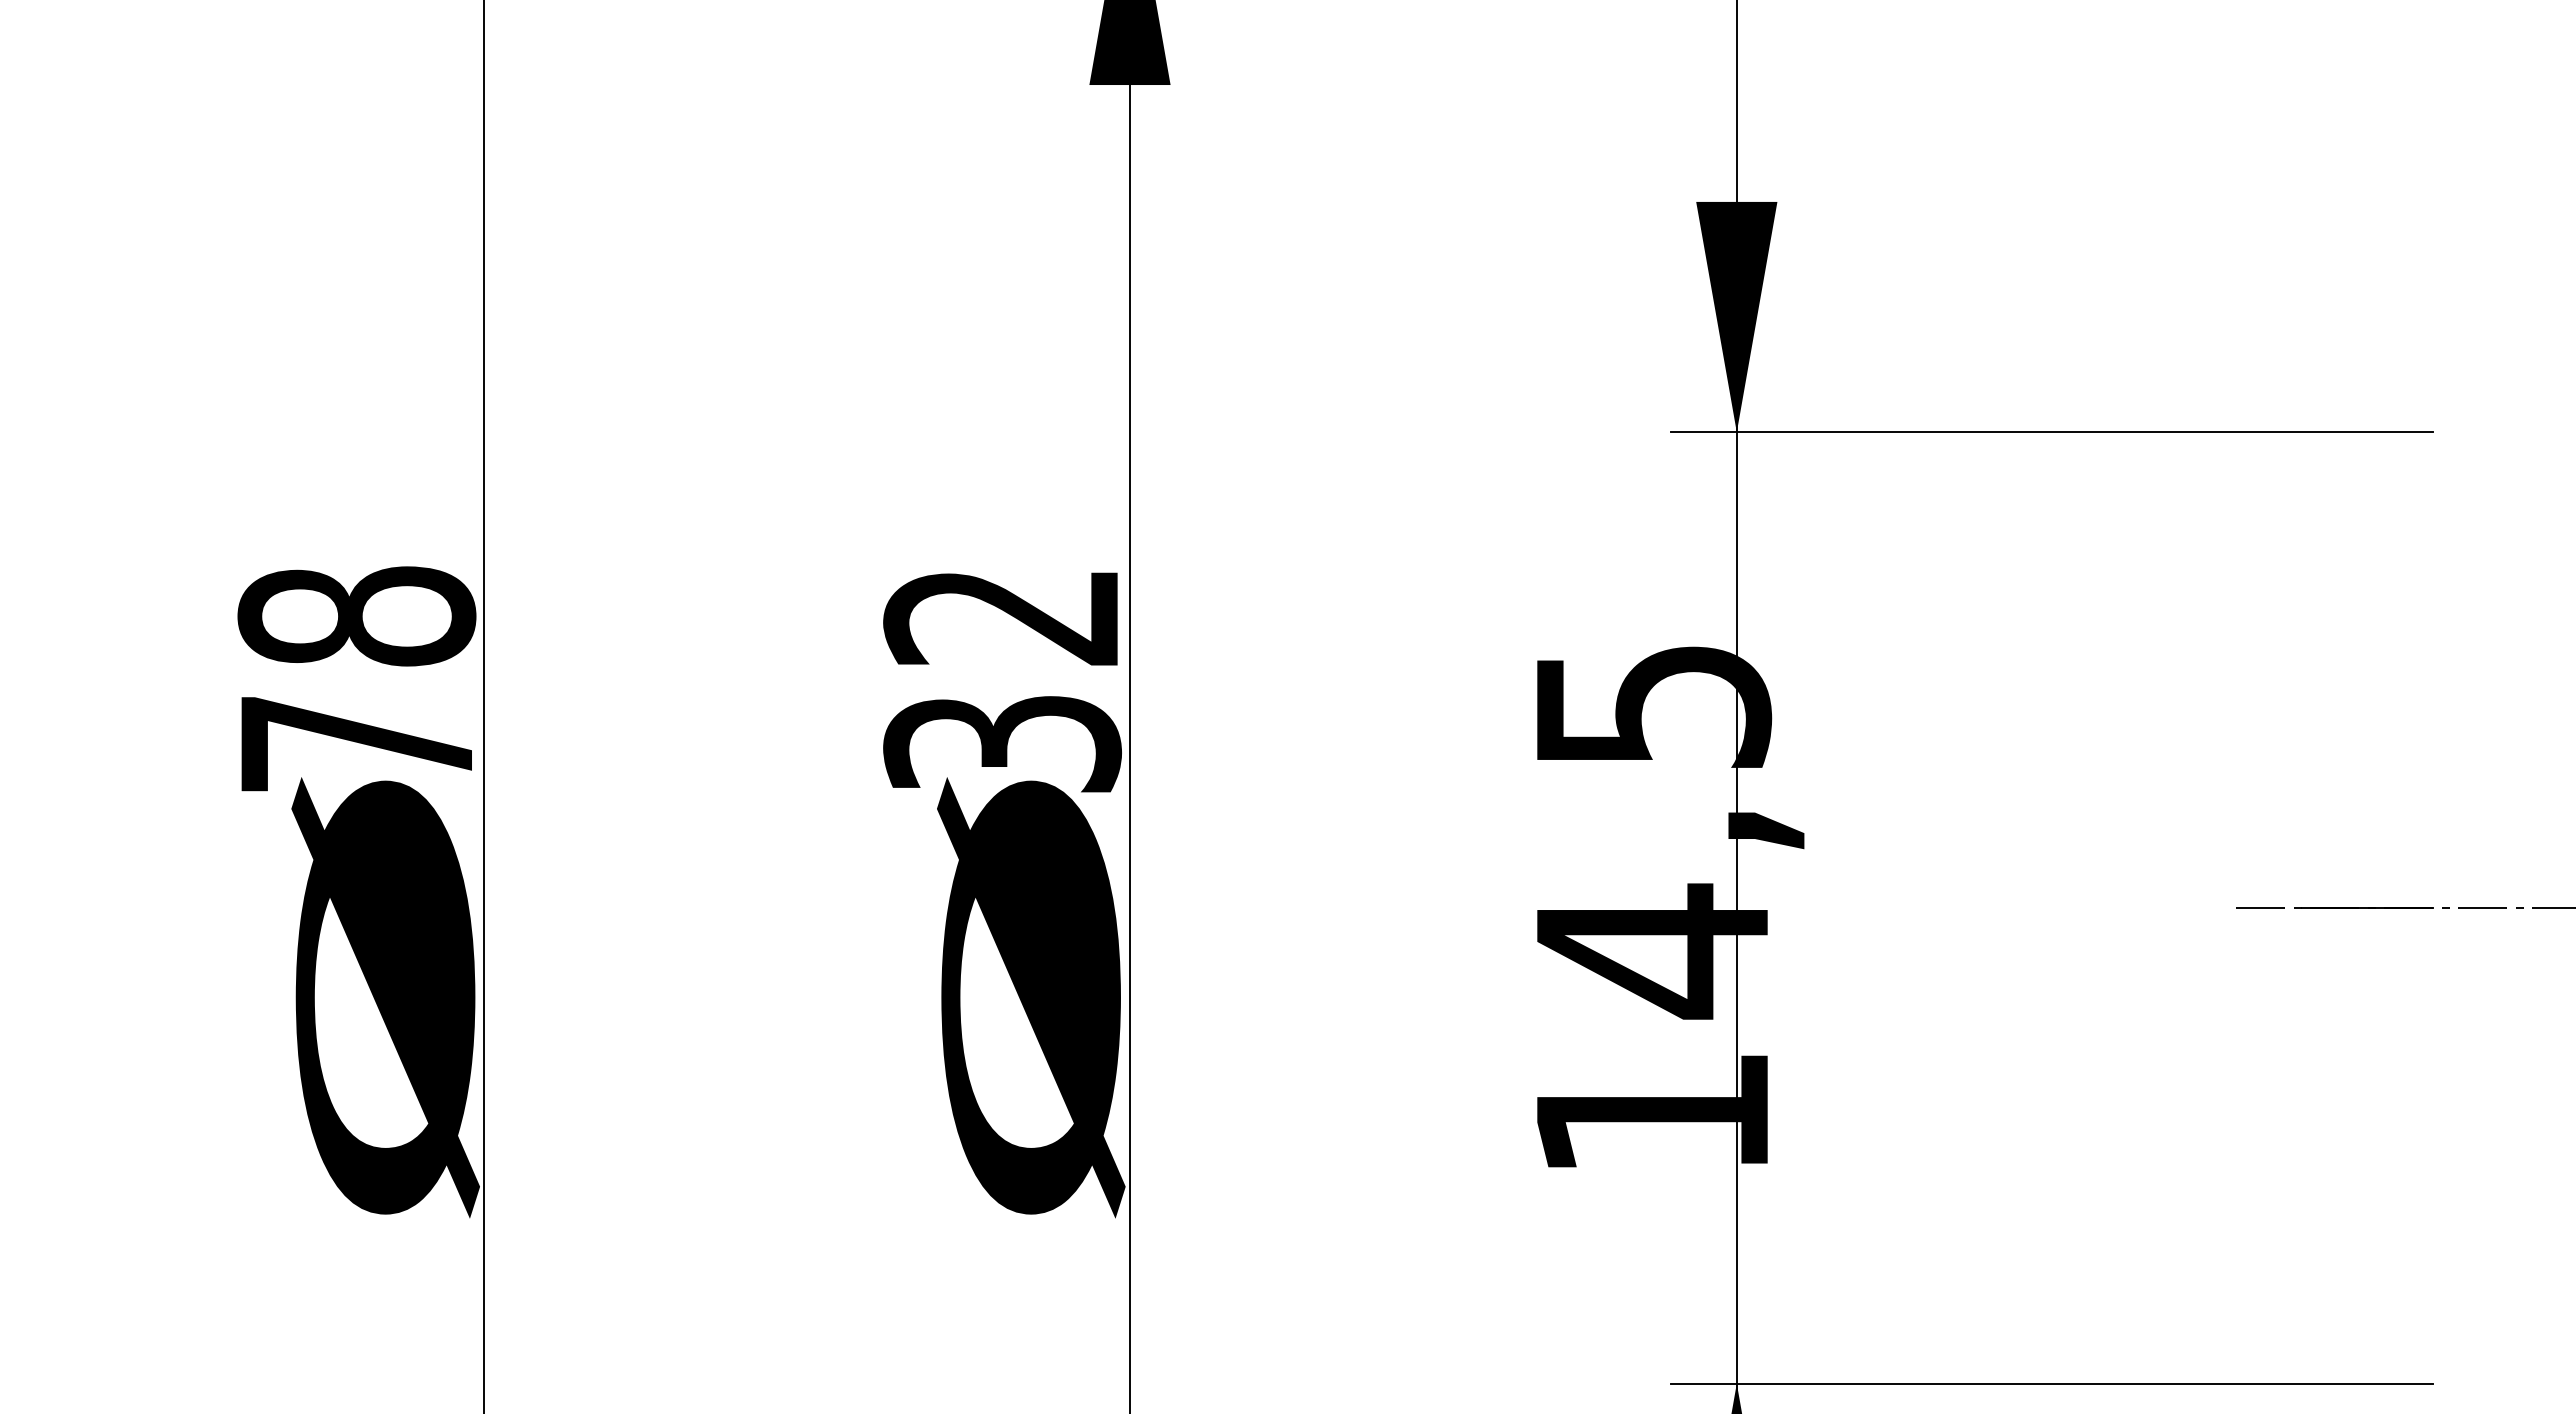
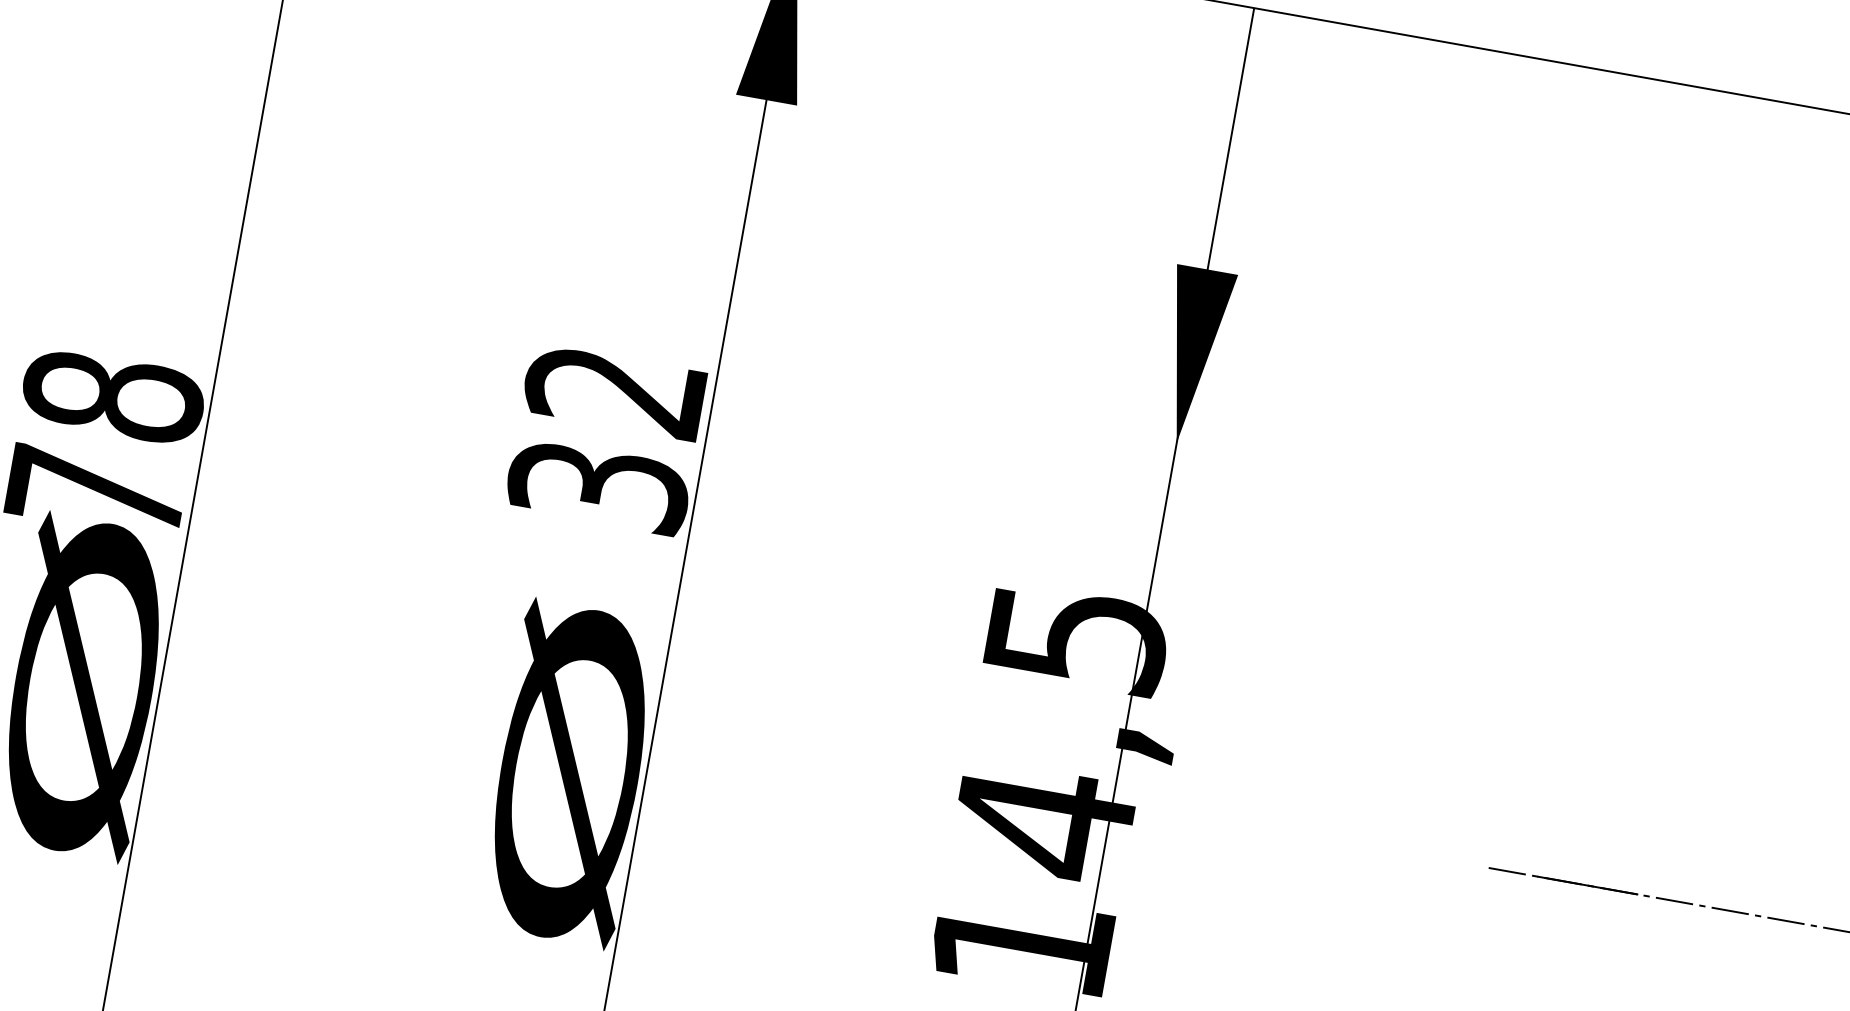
line: (2051, 432) -> (1413, 485), removed
text: (1002, 682) -> (606, 440), moved

